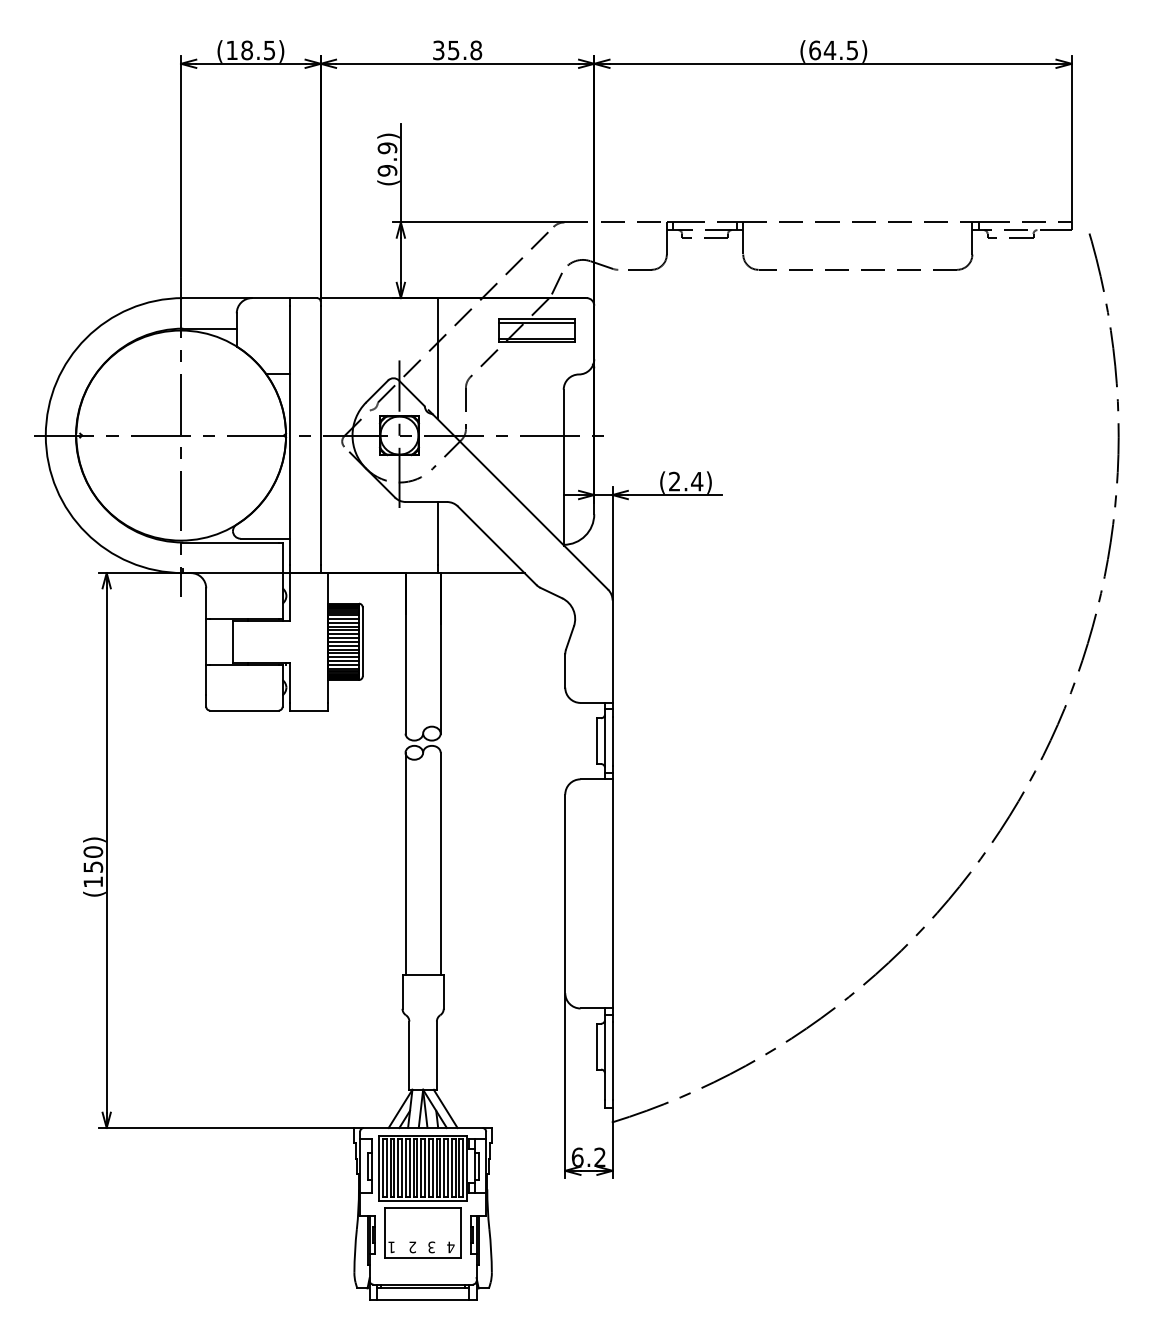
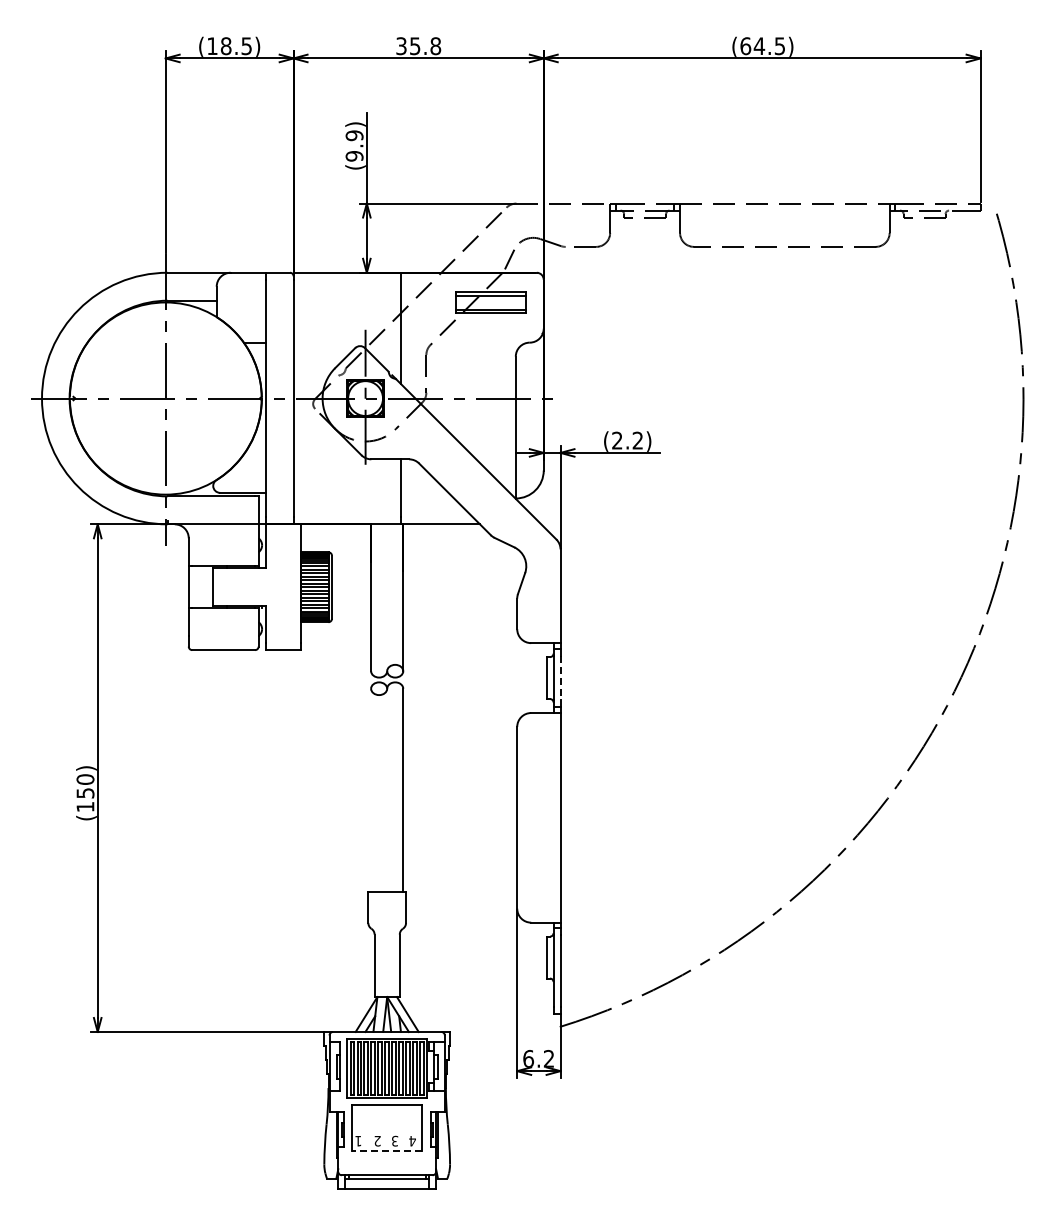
text: (696, 481) -> (637, 440), (2.4) -> (2.2)
line: (612, 741) -> (560, 678), solid -> dashed
line: (405, 864) -> (371, 790), removed
line: (423, 1257) -> (387, 1150), solid -> dashed

